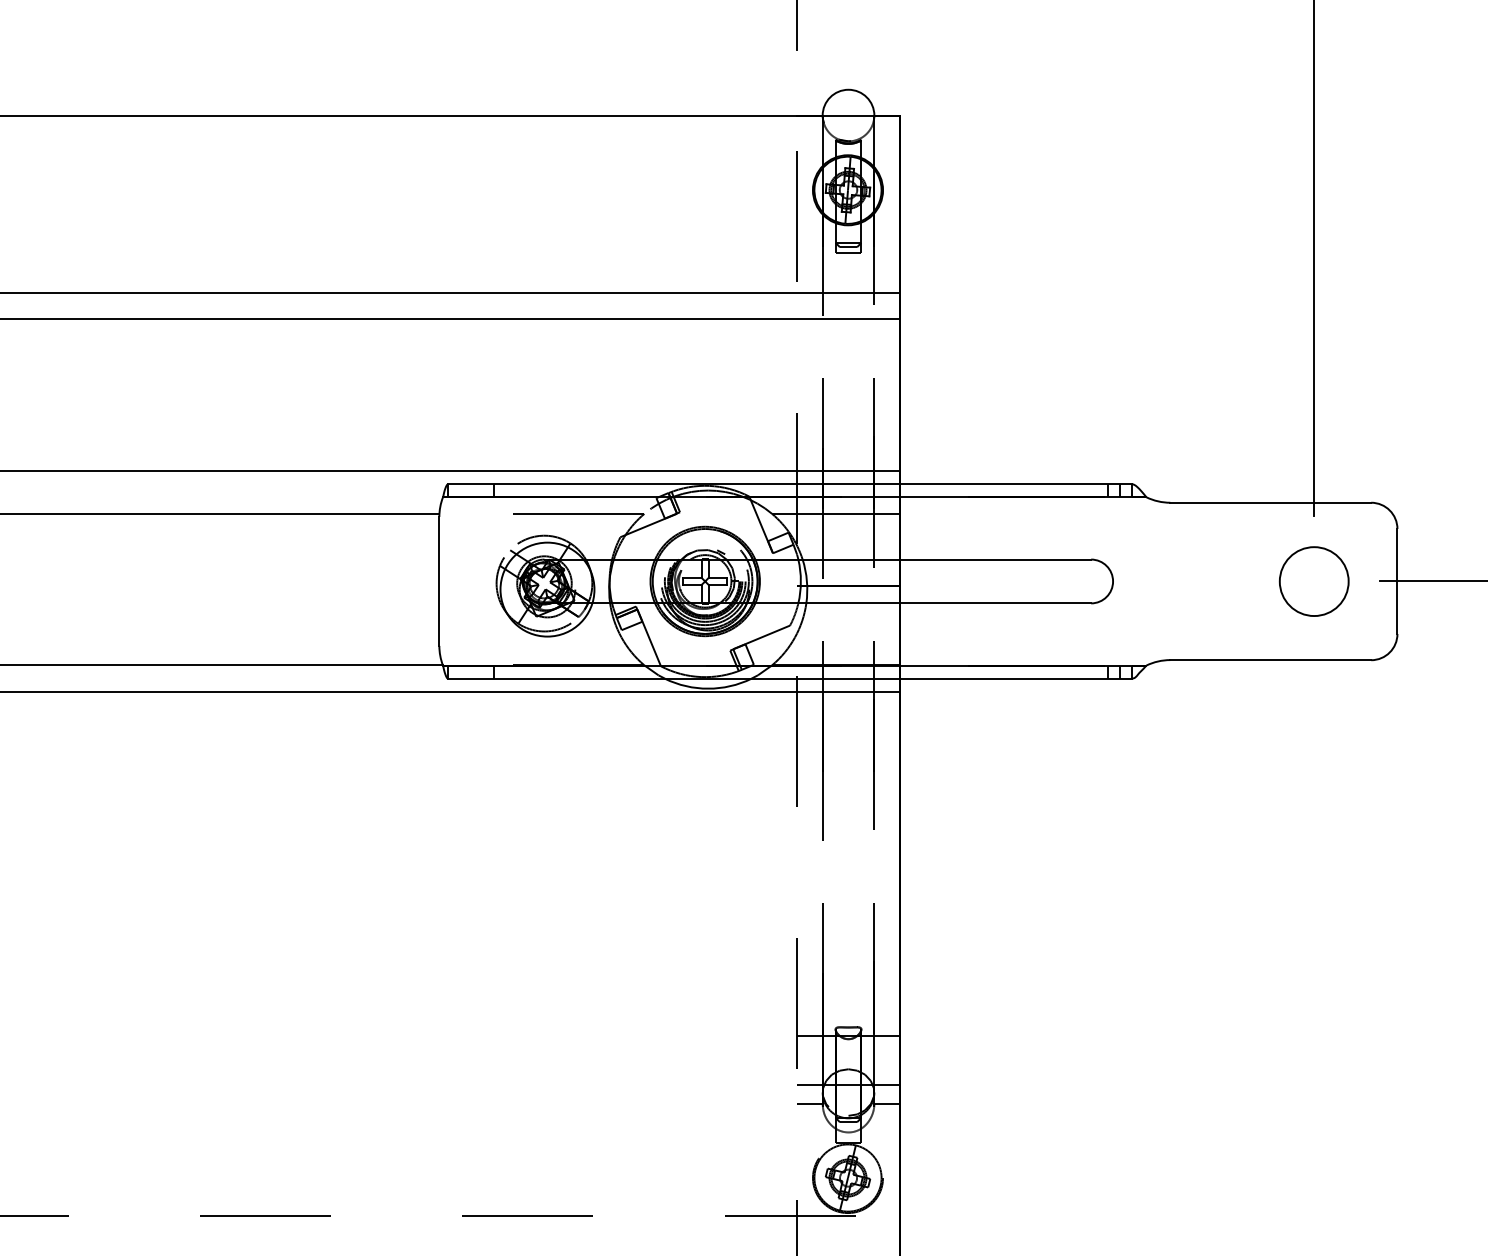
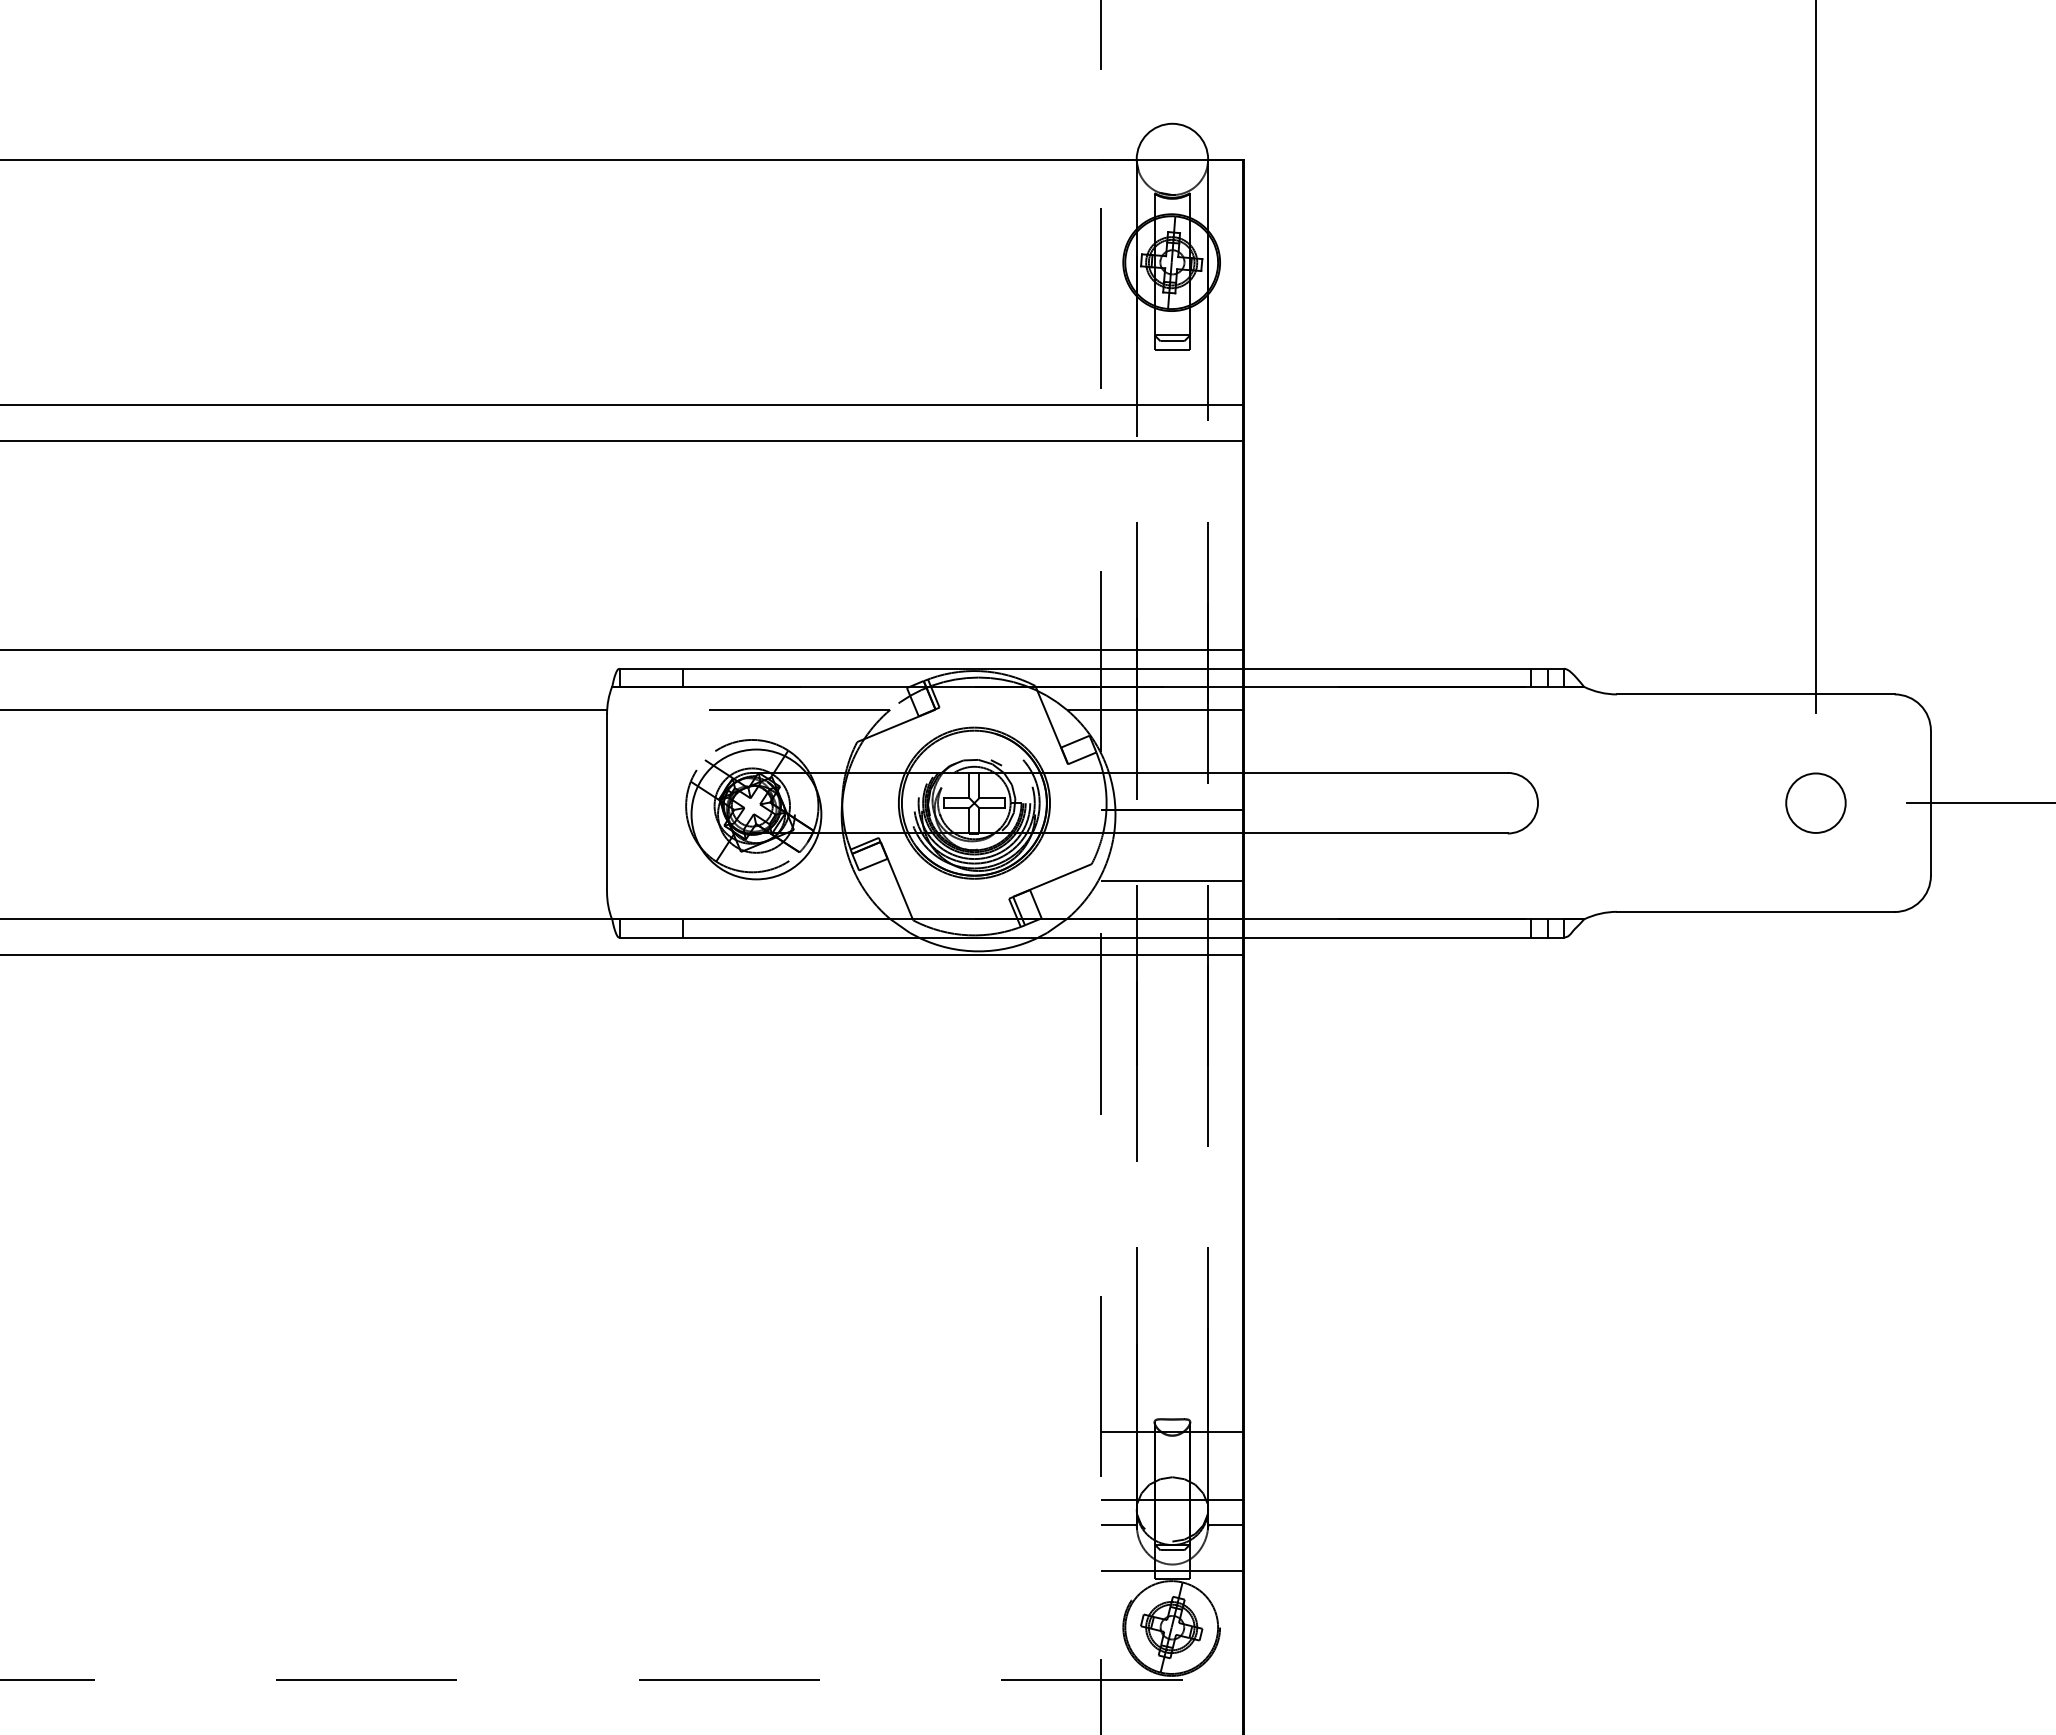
circle: (1313, 580) -> (1815, 802), size x0.62
line: (847, 638) -> (1171, 881), added
line: (847, 1136) -> (1171, 1570), added

